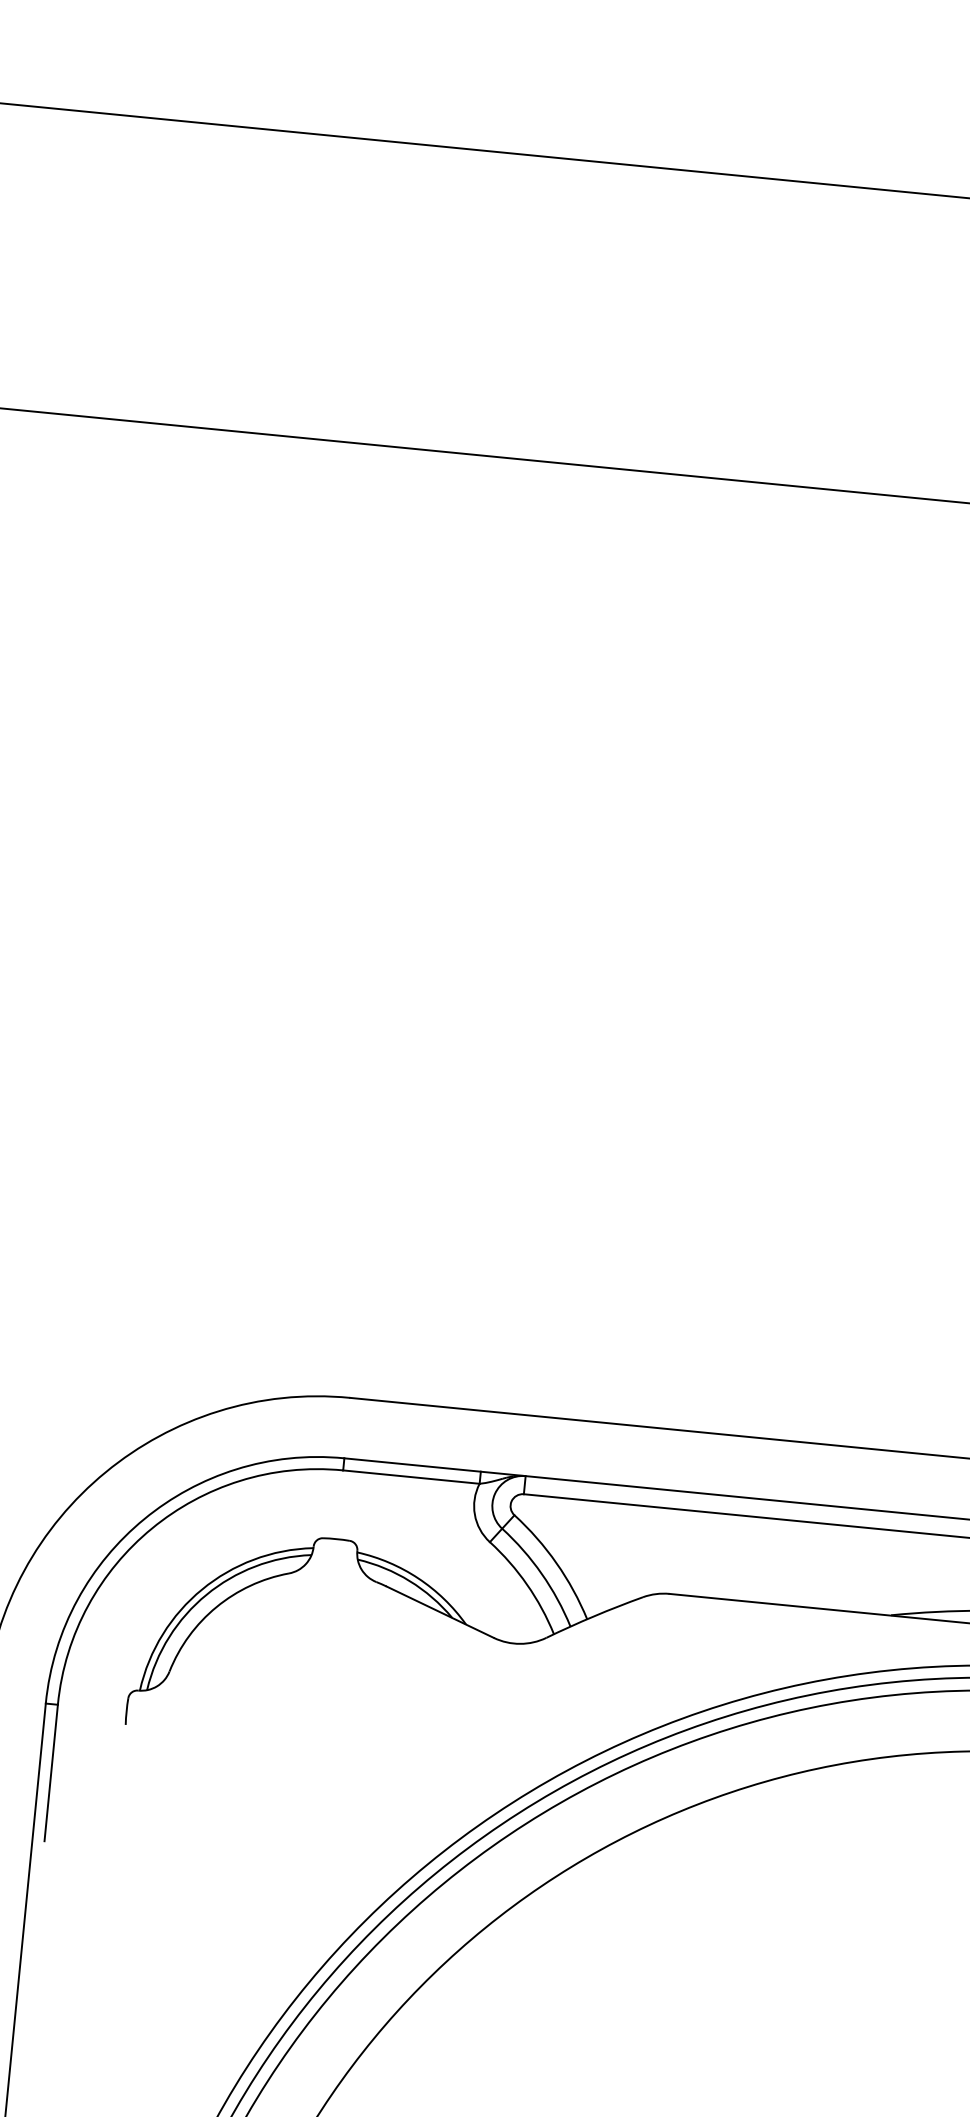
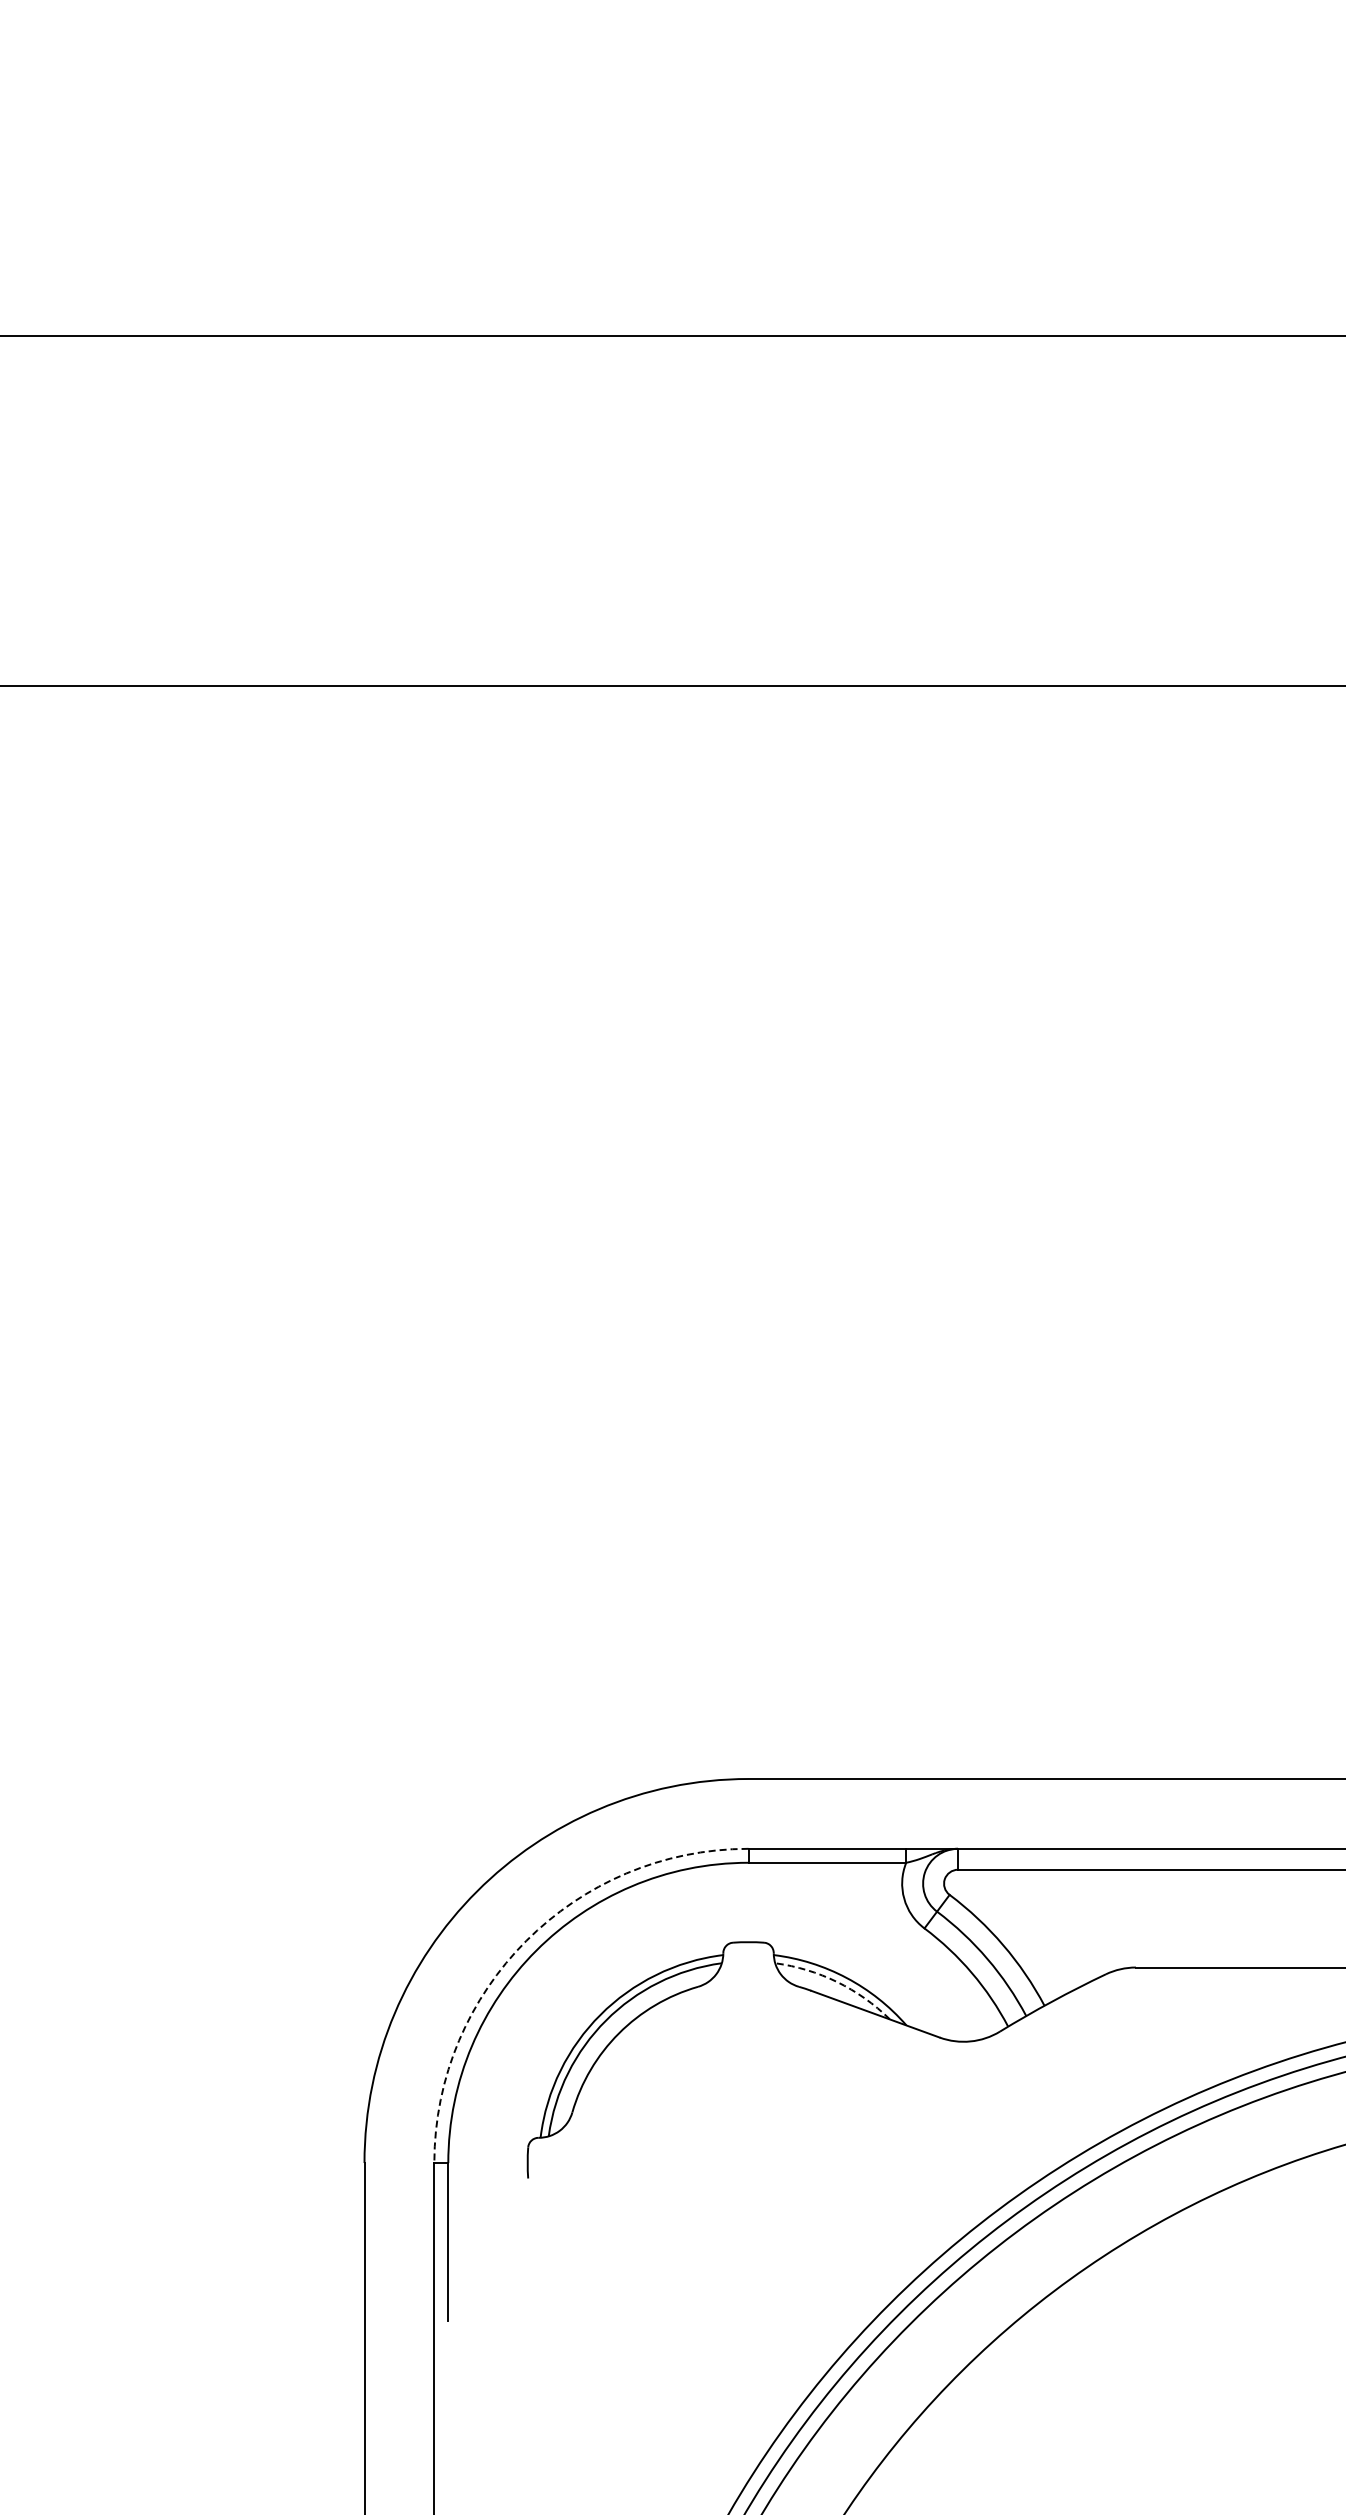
arc: (144, 1518) -> (526, 1940), solid -> dashed
arc: (410, 1580) -> (837, 1981), solid -> dashed

